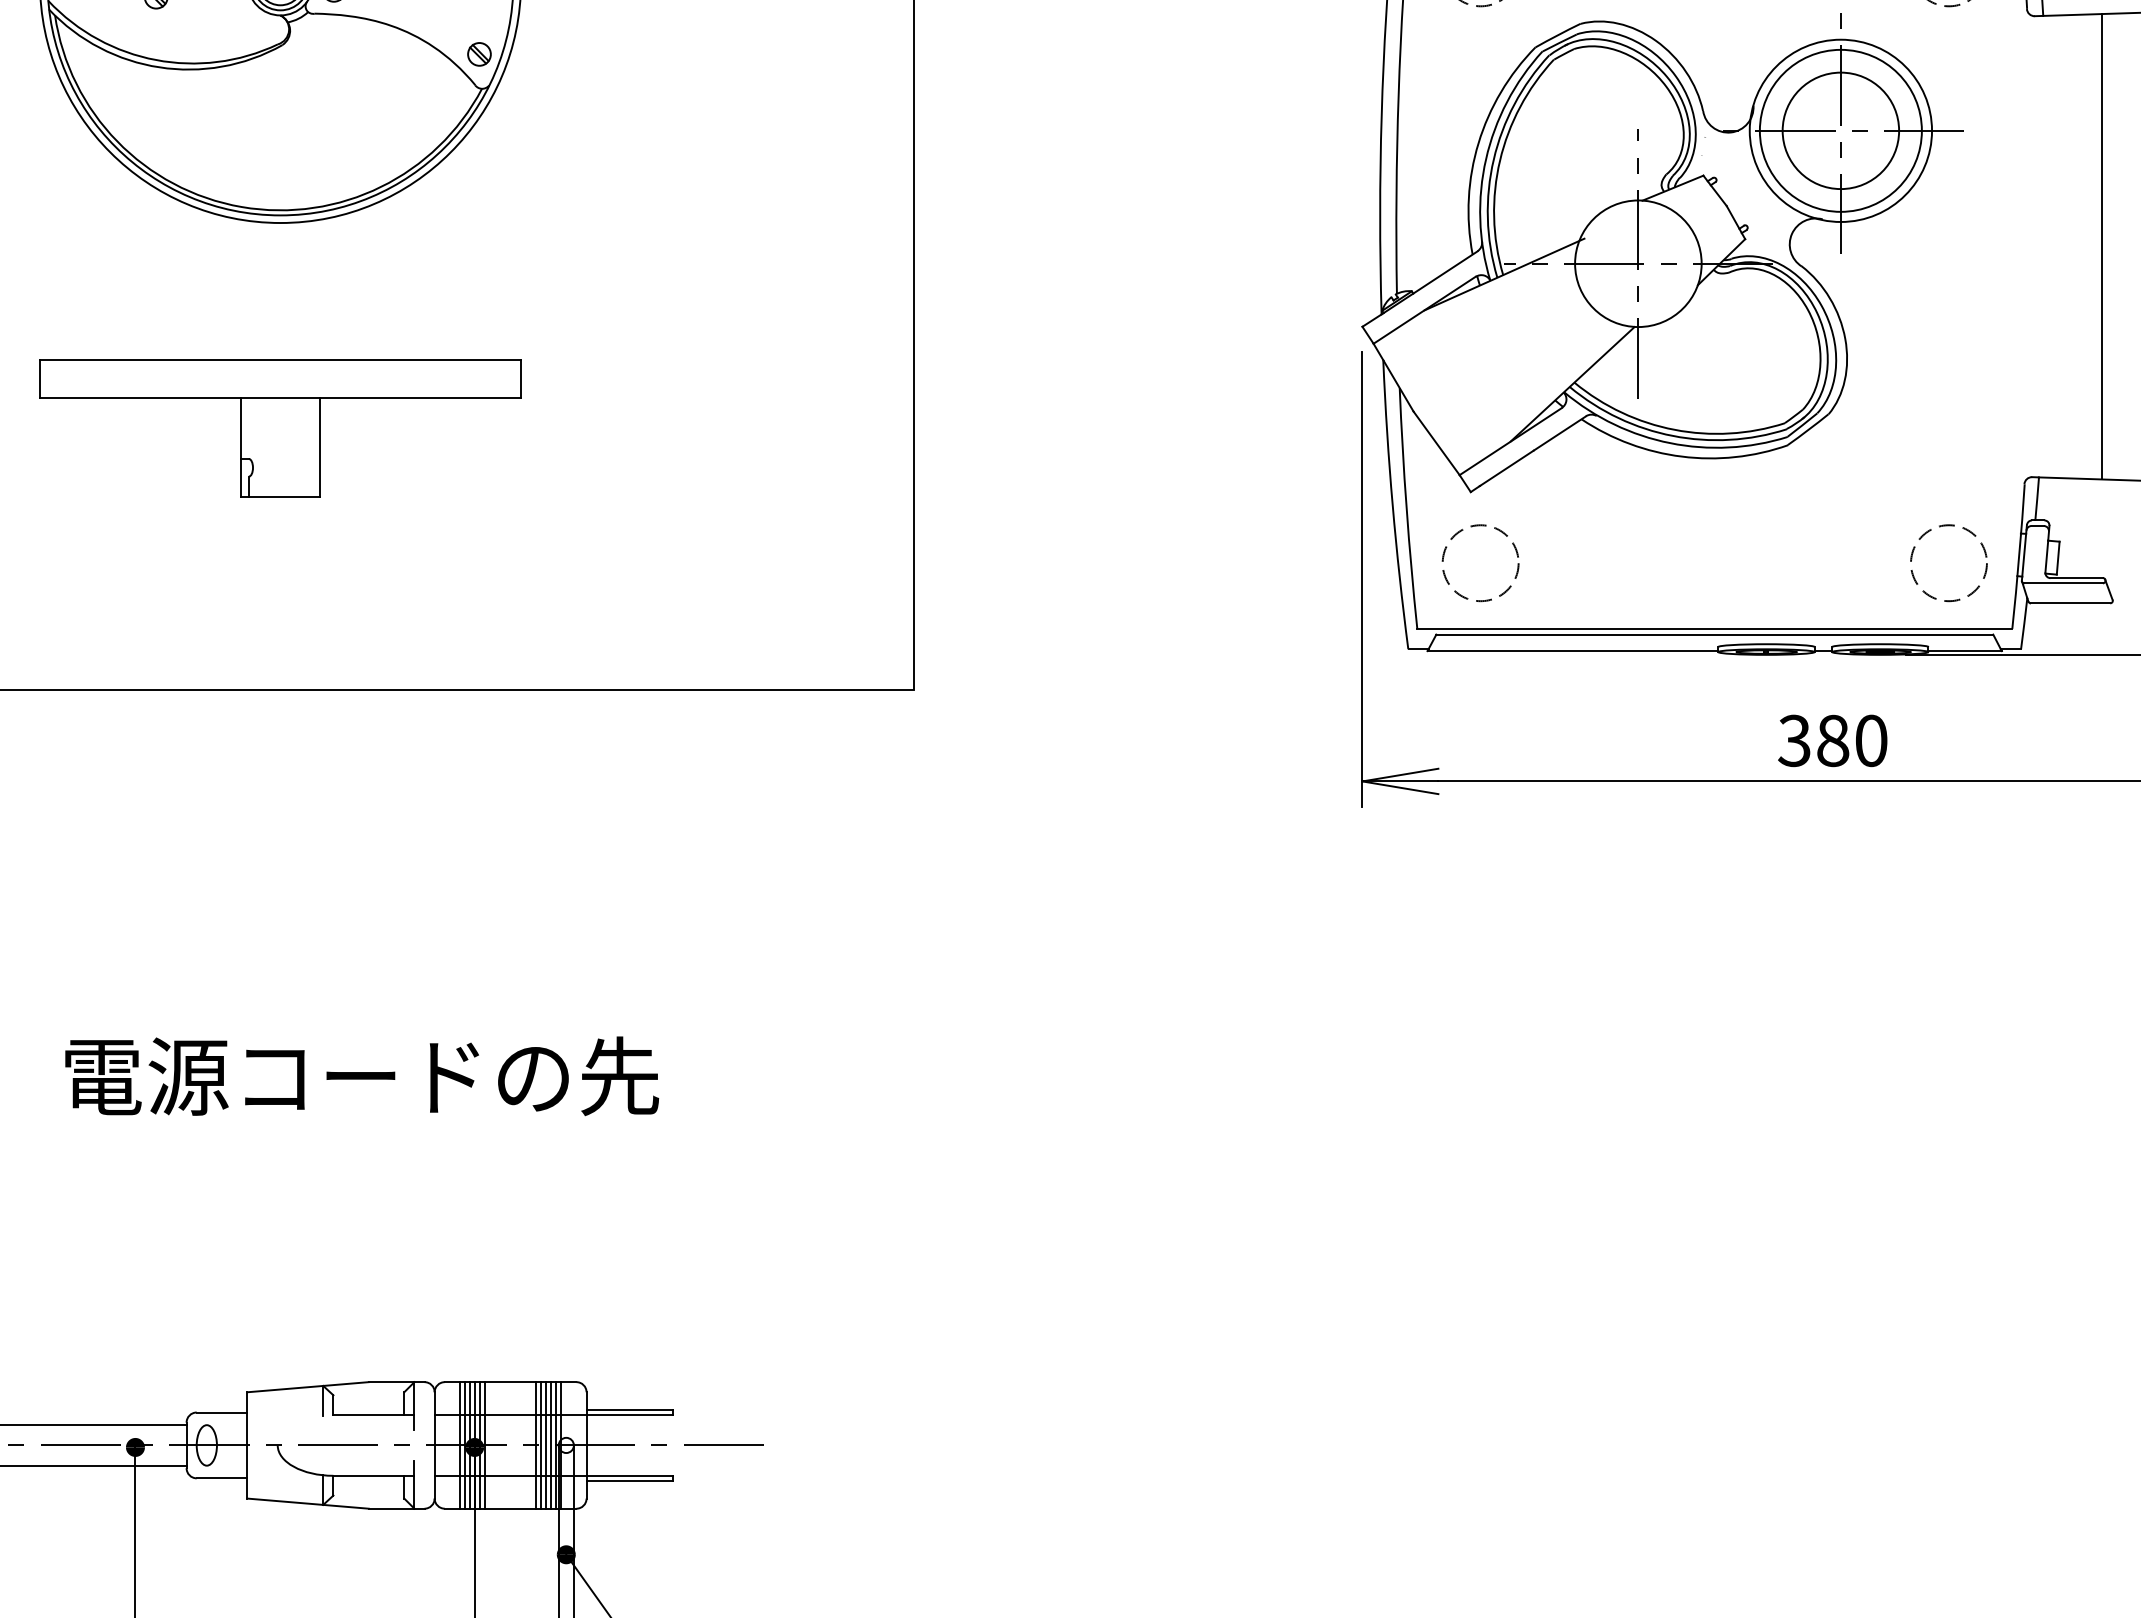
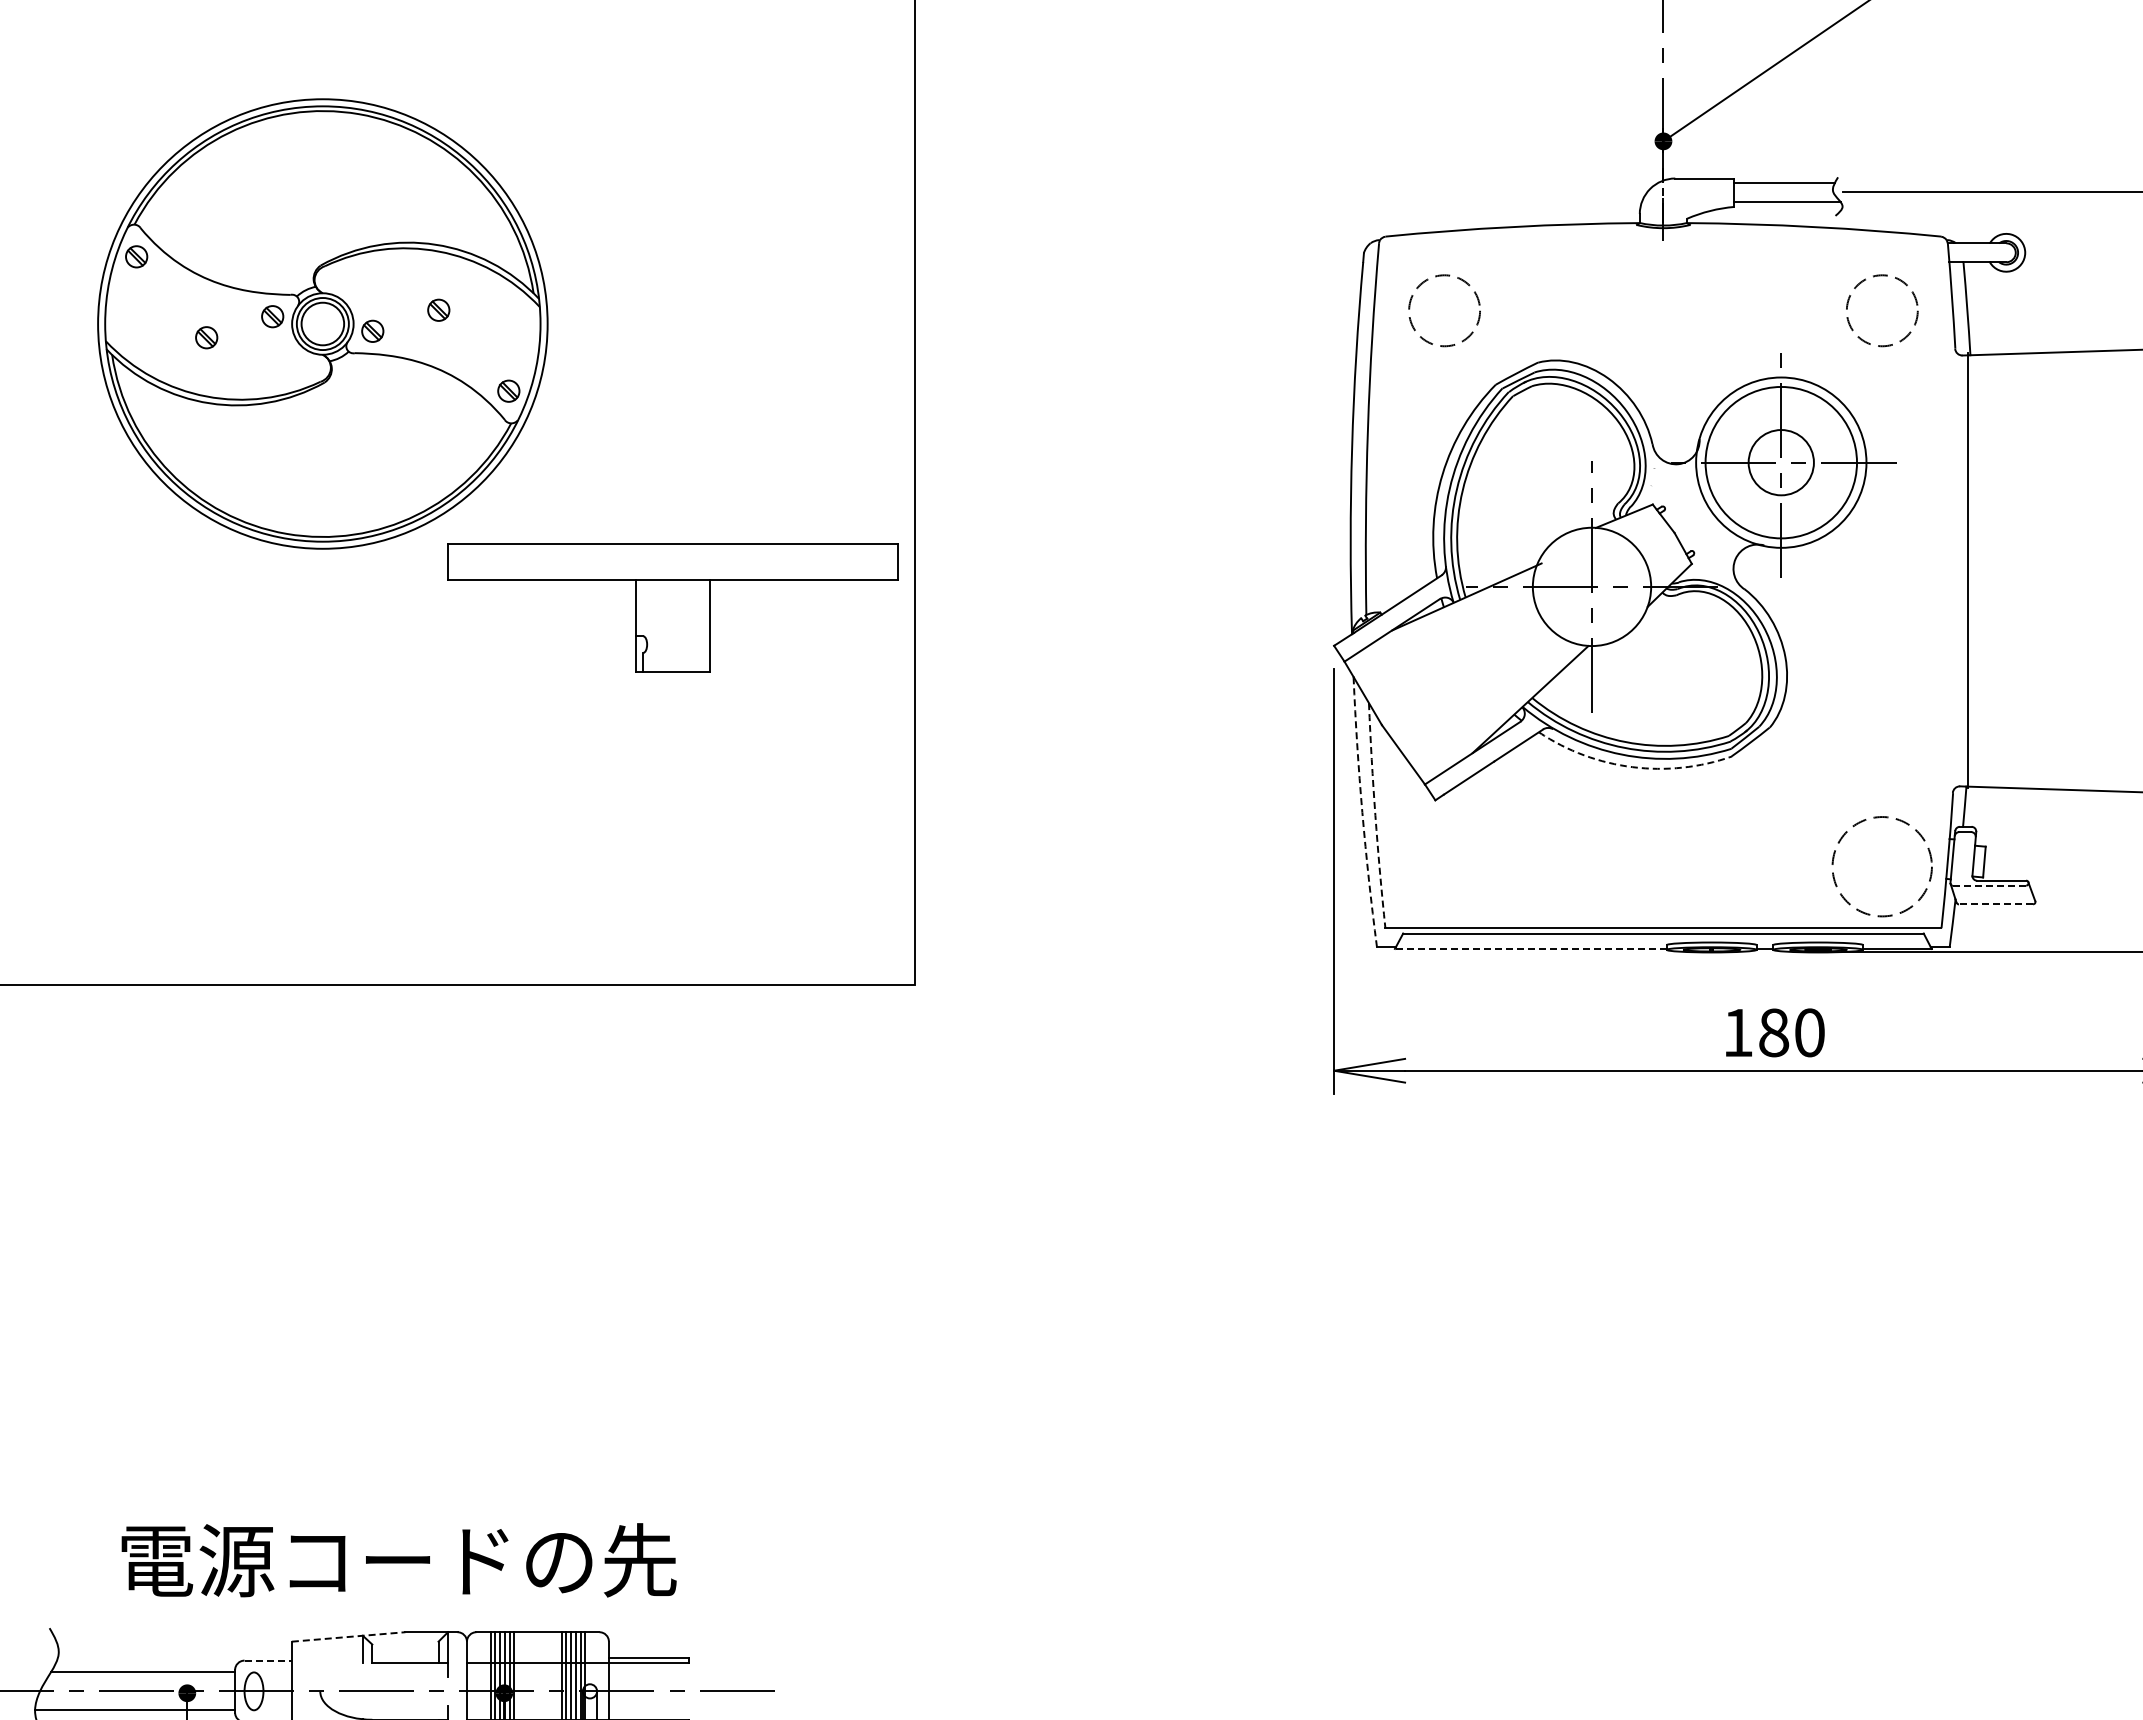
circle: (1840, 130) -> (1780, 462), size x0.6
line: (2101, 246) -> (1967, 570), moved
part: (280, 428) -> (672, 607), moved
arc: (1681, 456) -> (1632, 767), solid -> dashed
arc: (1392, 505) -> (1362, 812), solid -> dashed
arc: (1406, 508) -> (1375, 815), solid -> dashed
circle: (1480, 562) -> (1444, 866), removed
circle: (1949, 562) -> (1882, 866), size x1.4
line: (2063, 583) -> (1989, 885), solid -> dashed
line: (2070, 603) -> (1995, 904), solid -> dashed
line: (1572, 650) -> (1530, 948), solid -> dashed
text: (1794, 740) -> (1737, 1032), 380 -> 180
text: (361, 1076) -> (398, 1560), moved
line: (307, 1386) -> (348, 1636), solid -> dashed
line: (222, 1412) -> (268, 1660), solid -> dashed

